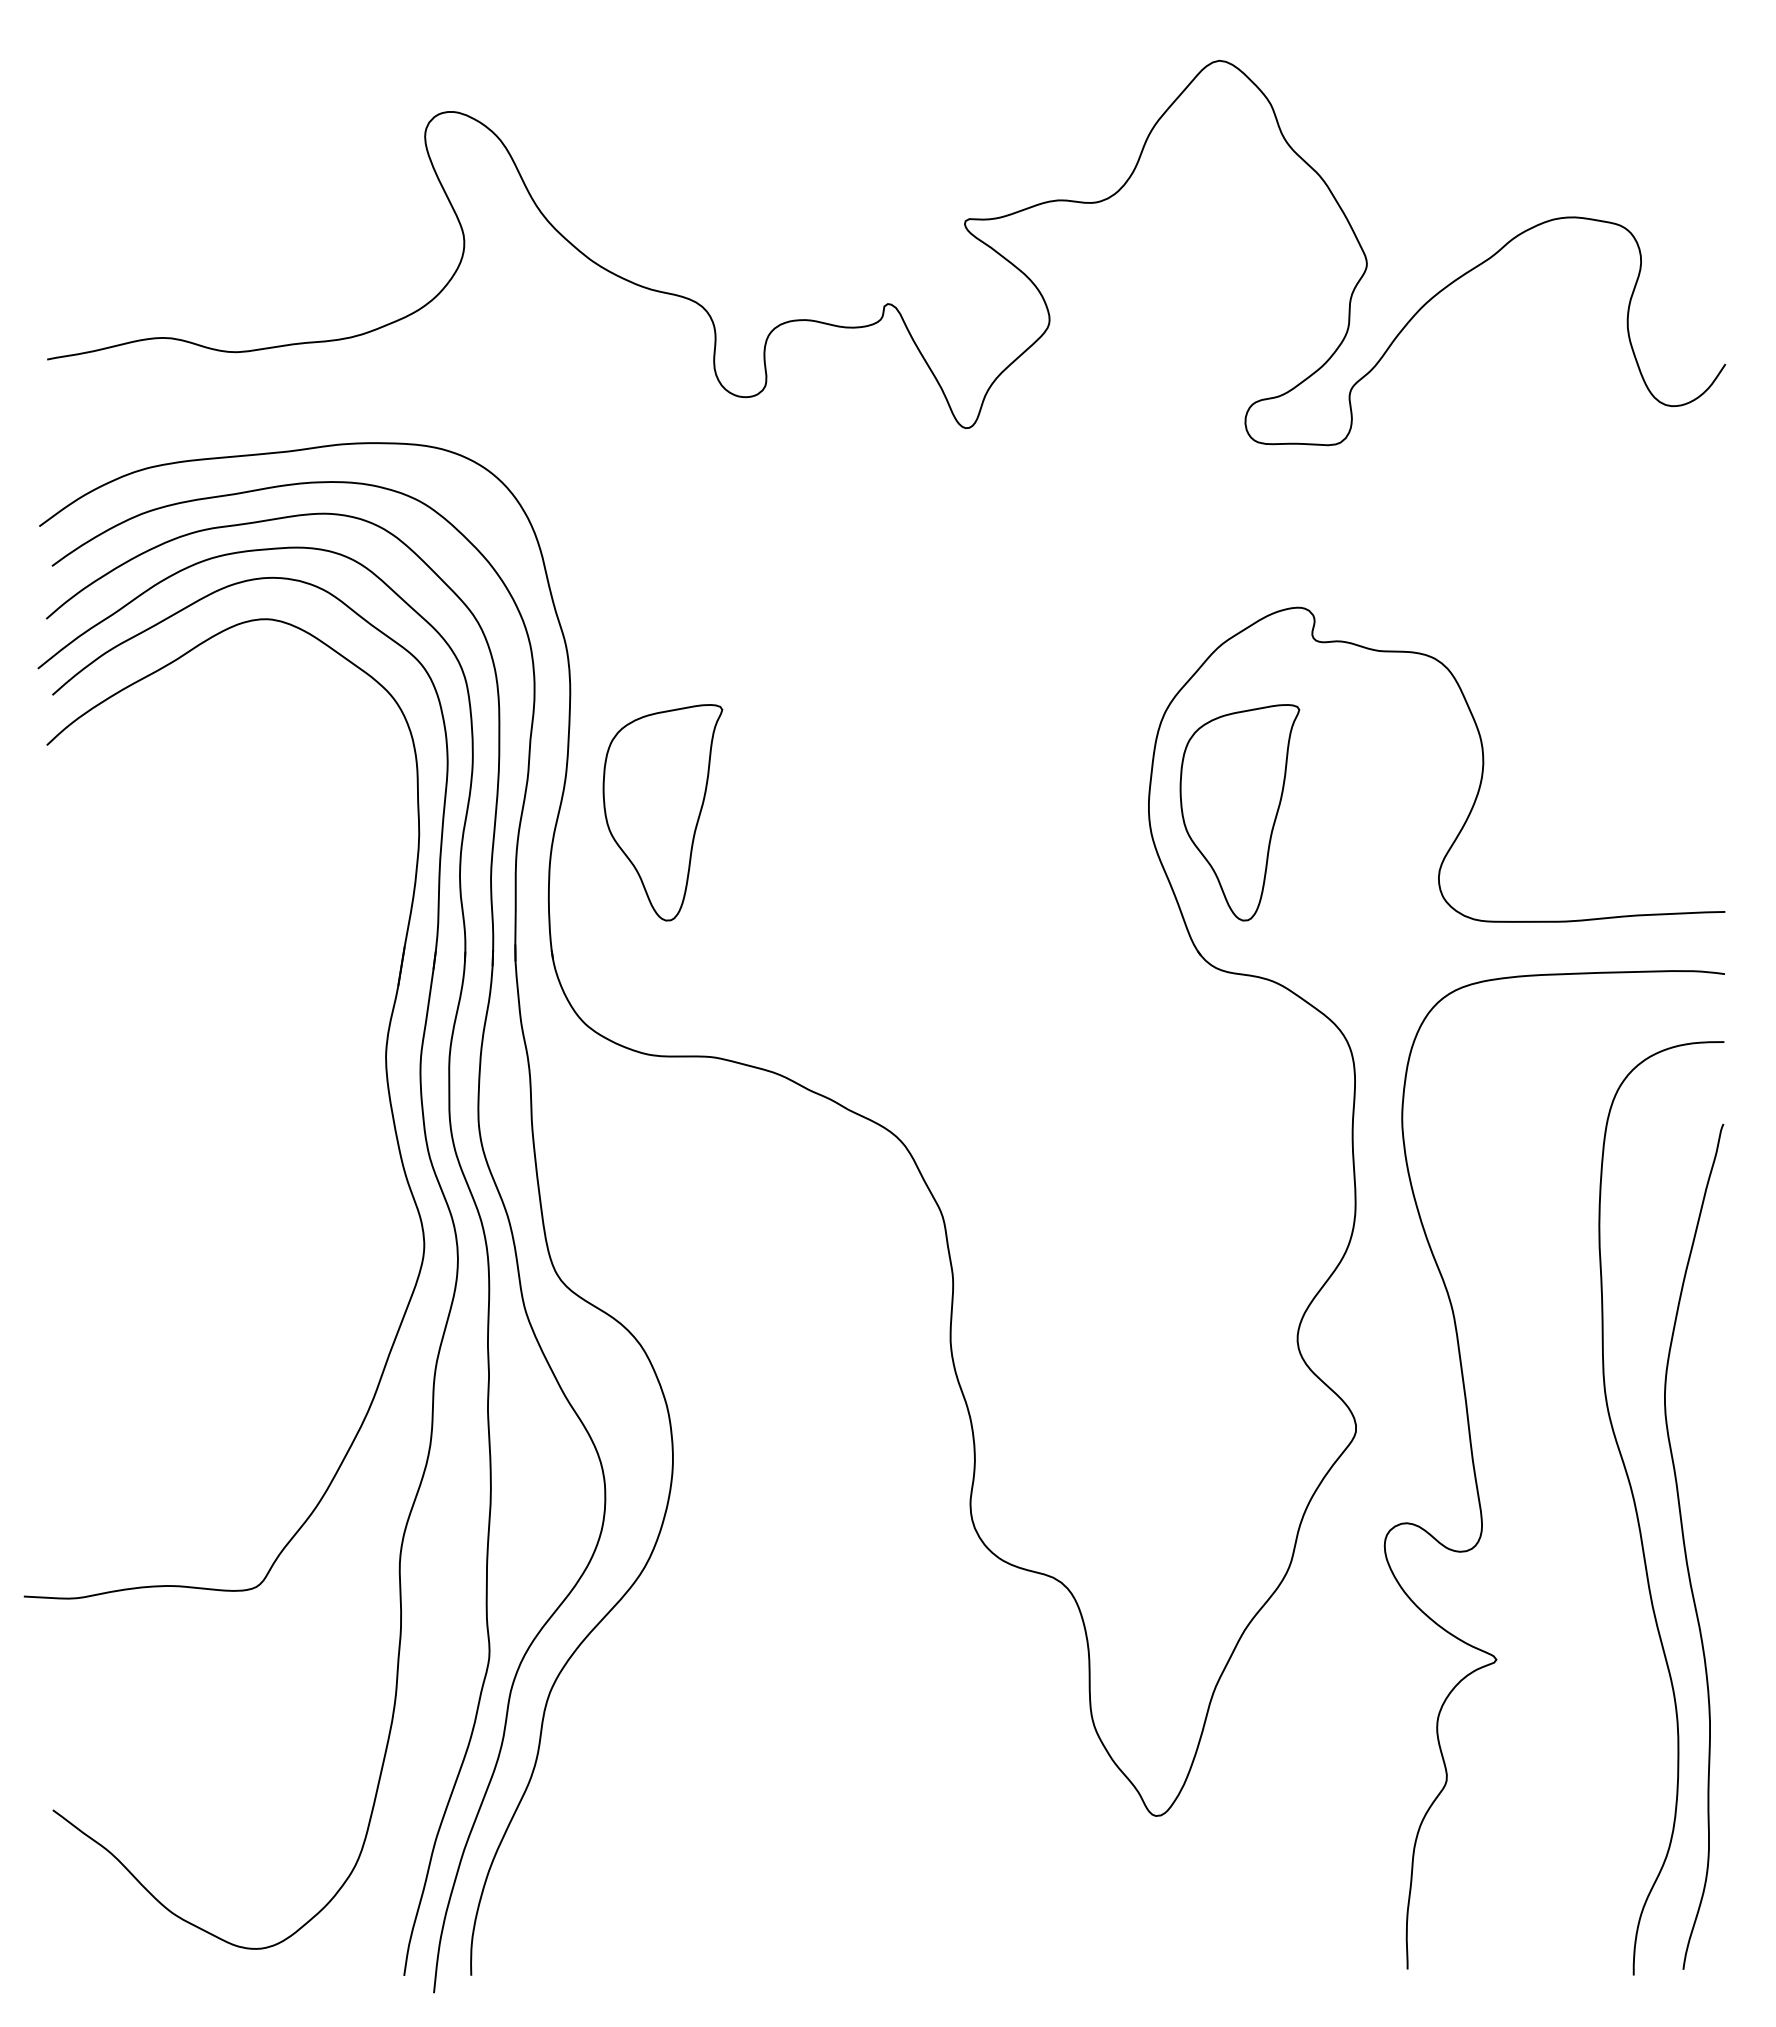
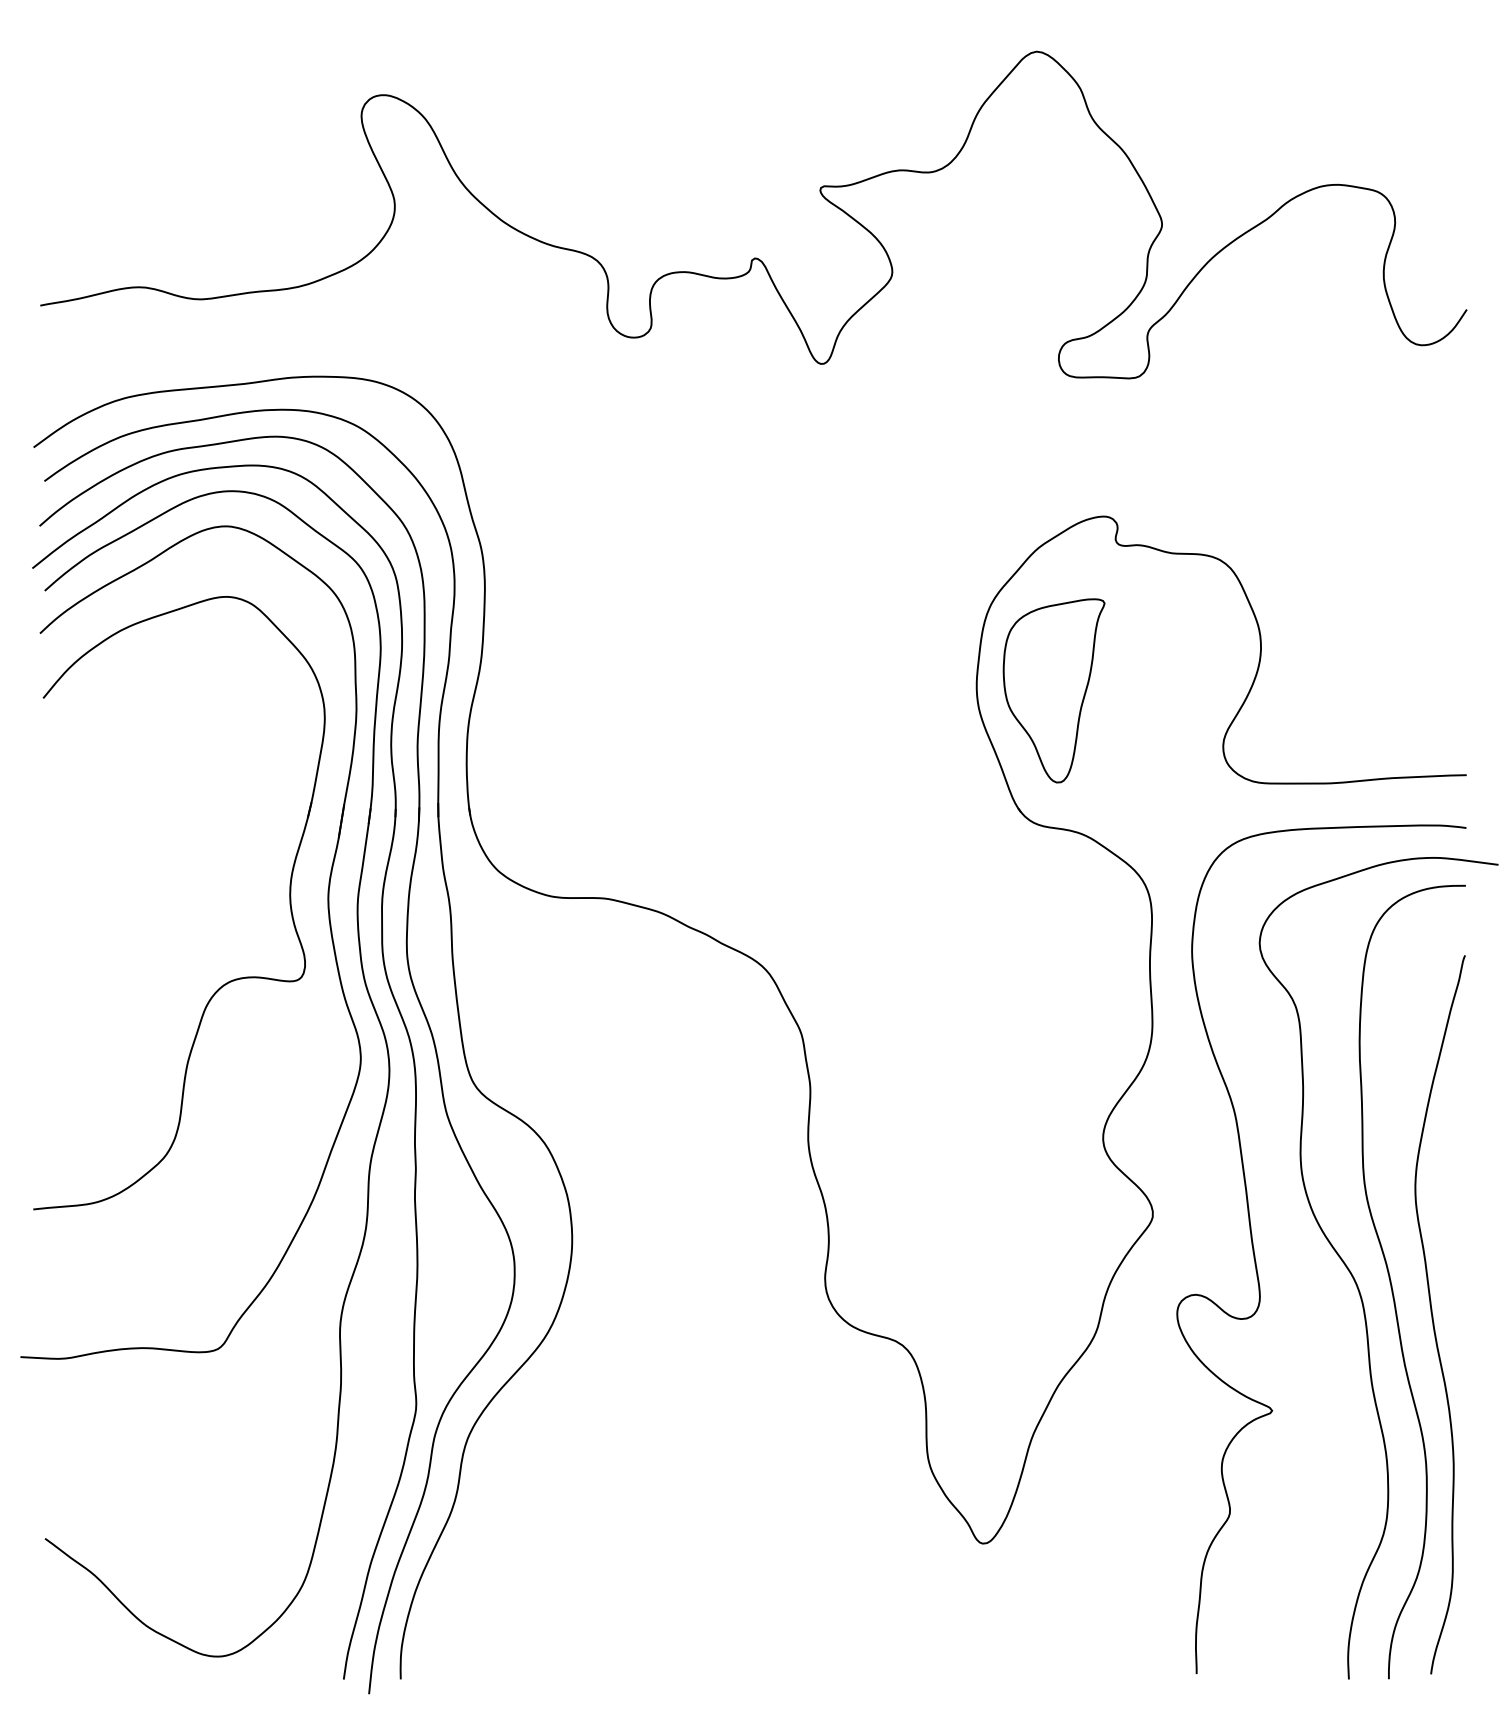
part: (662, 812) -> (563, 690), removed
part: (265, 1156) -> (225, 983), added
curve: (1594, 1505) -> (1355, 1279), added

